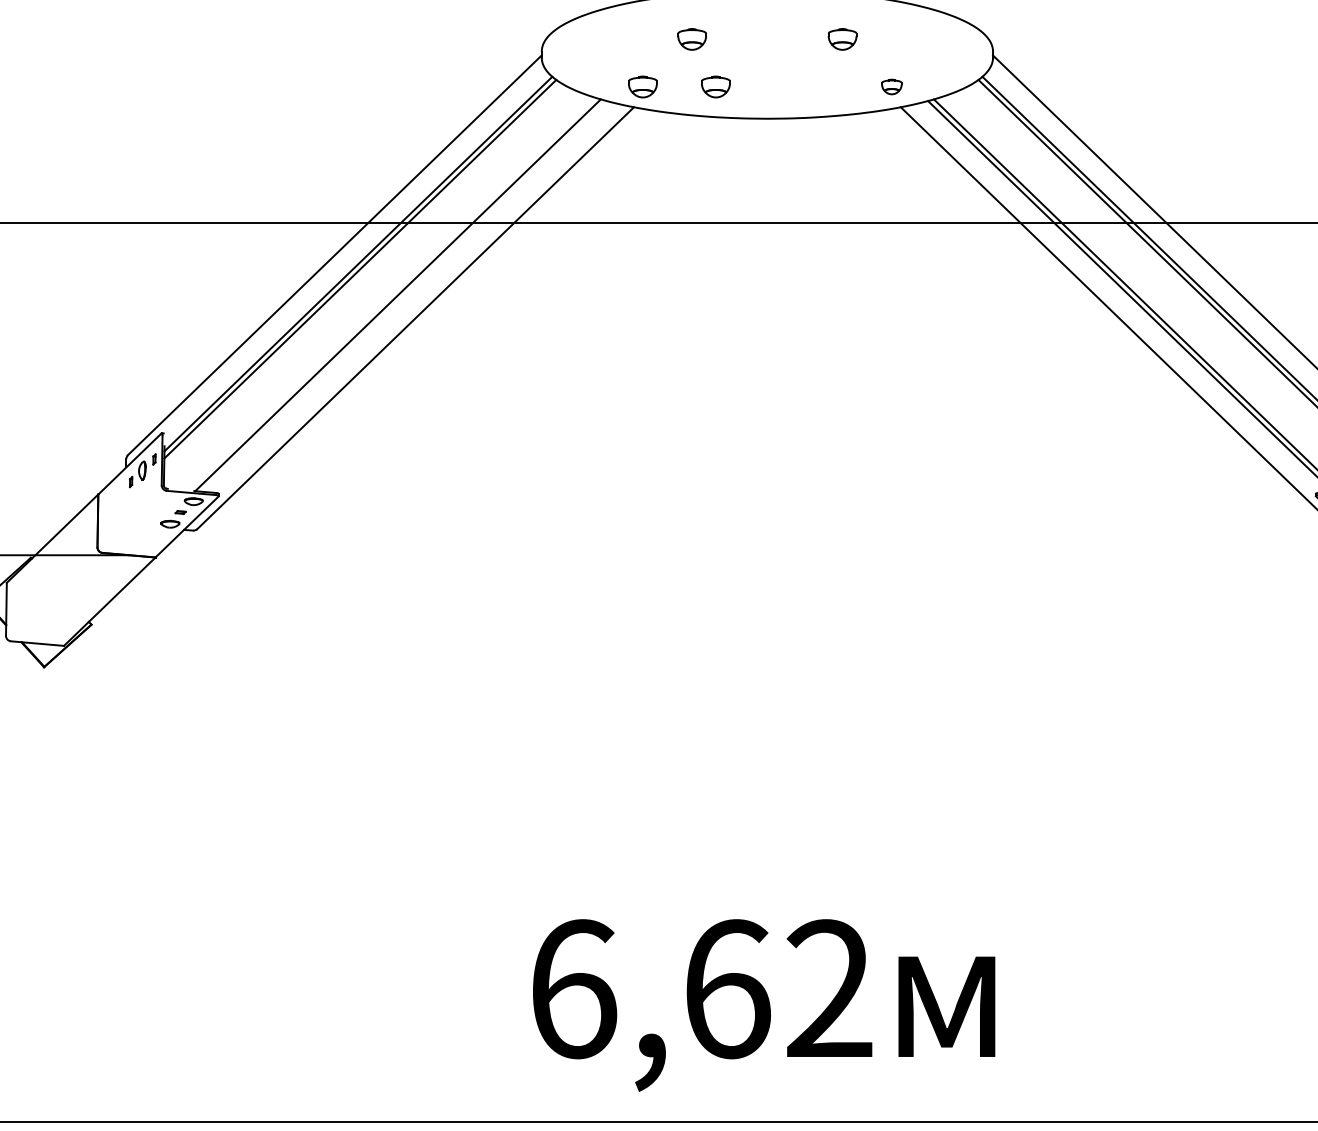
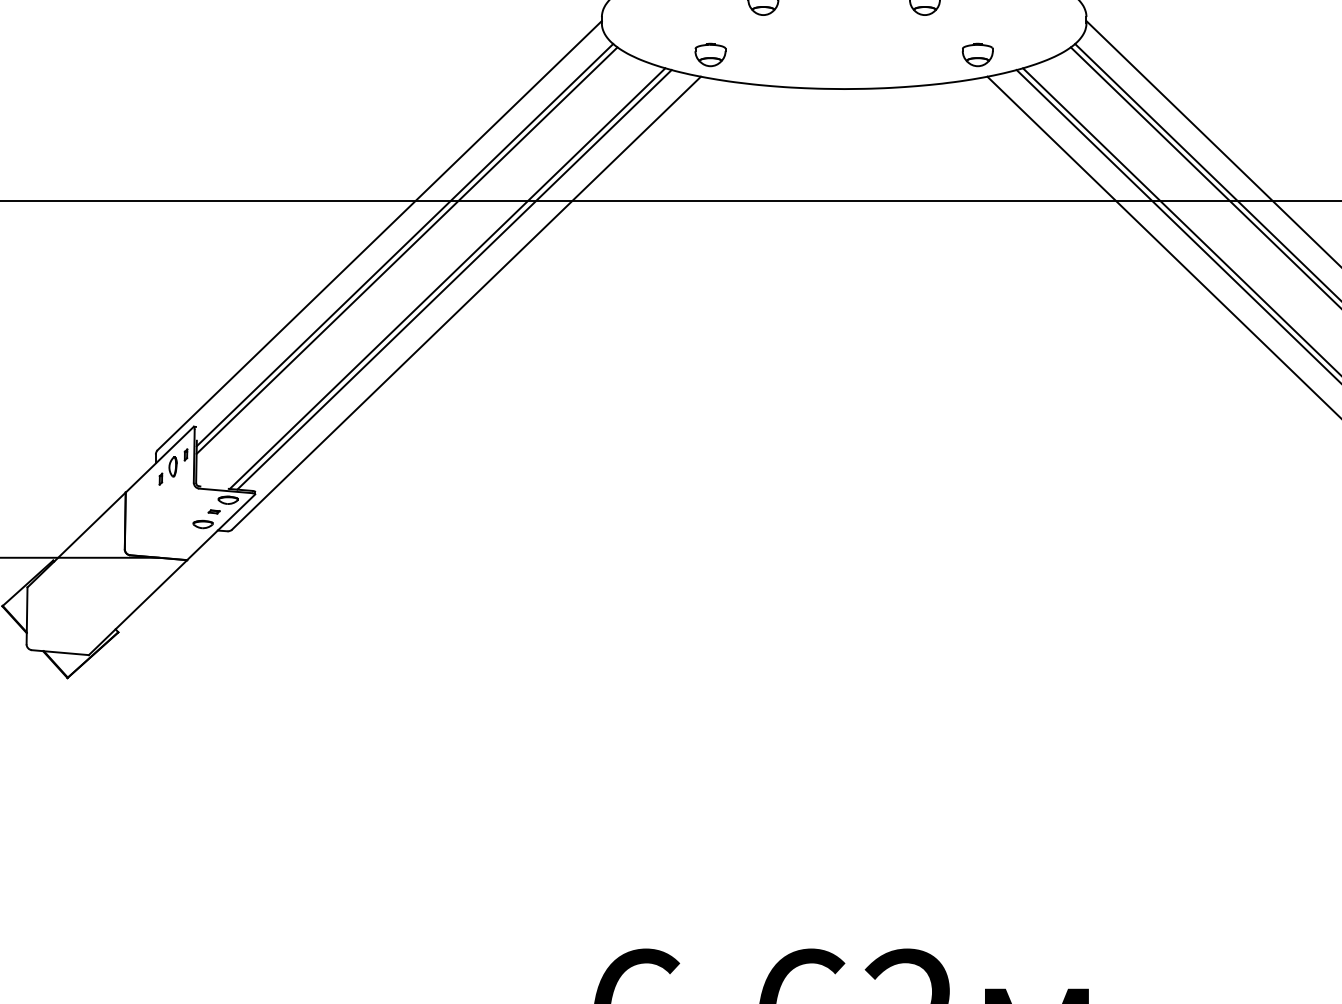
part: (715, 86) -> (788, 54), removed
part: (891, 86) -> (977, 54), size x1.43
line: (404, 296) -> (454, 279), added

